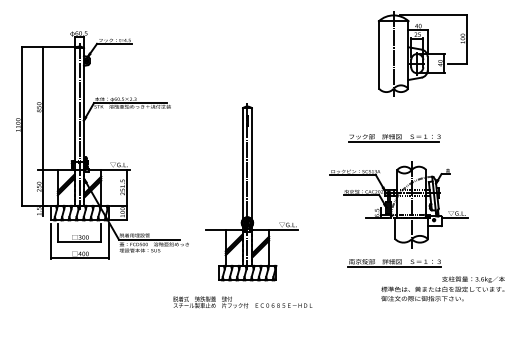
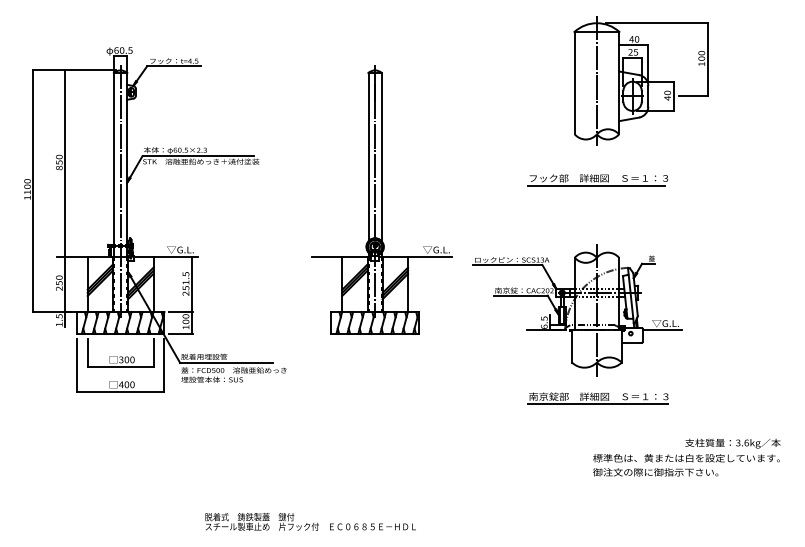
part: (394, 138) -> (598, 181), moved
part: (251, 192) -> (381, 200), moved
part: (398, 204) -> (576, 309), moved
text: (442, 288) -> (686, 456), moved
text: (242, 302) -> (310, 522), moved

